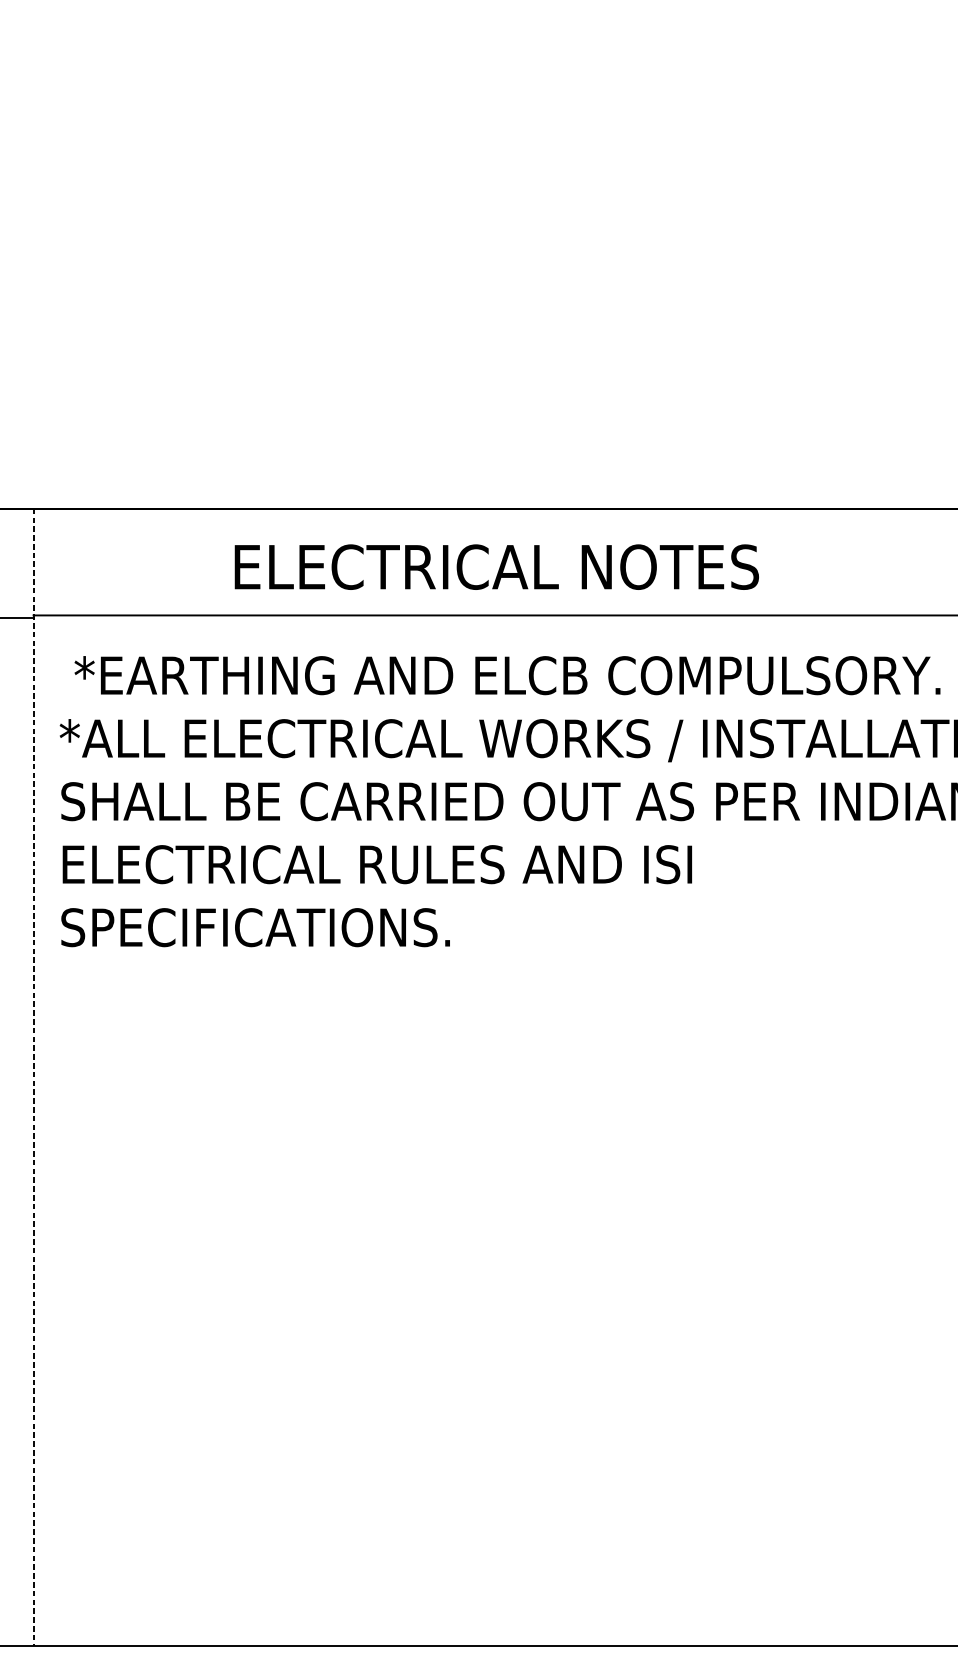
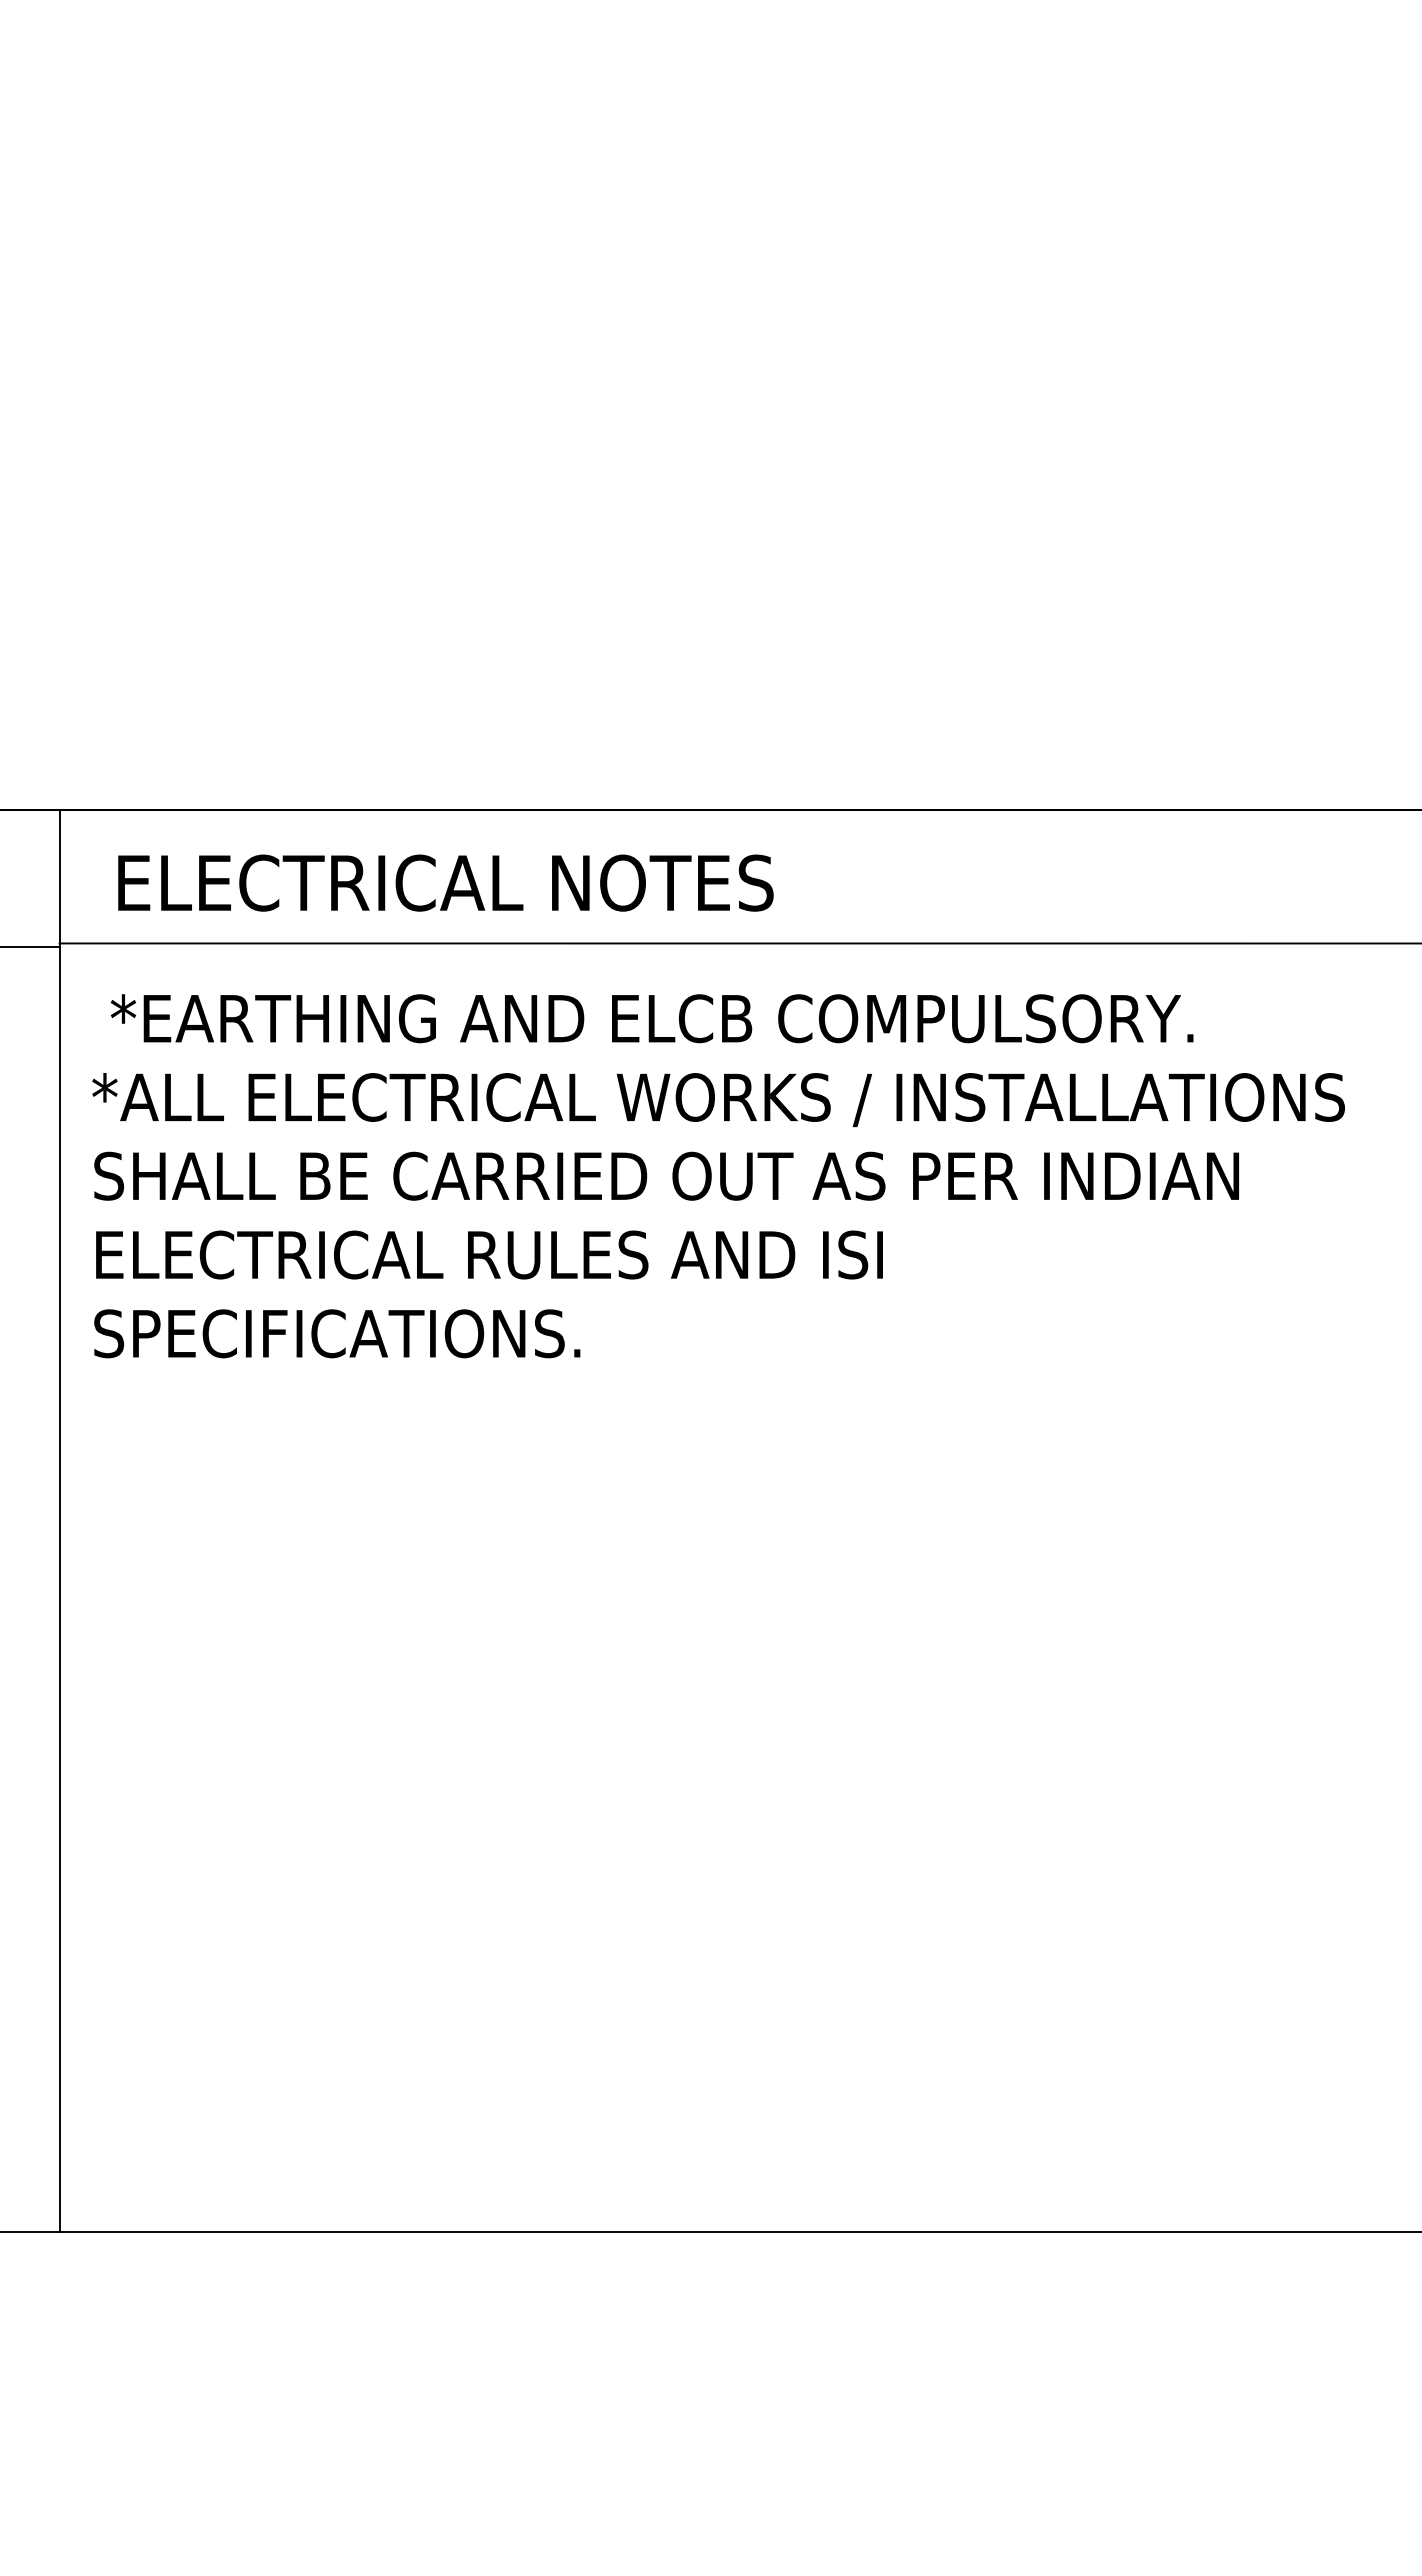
text: (496, 566) -> (445, 882), moved
line: (33, 1076) -> (59, 1520), dashed -> solid

